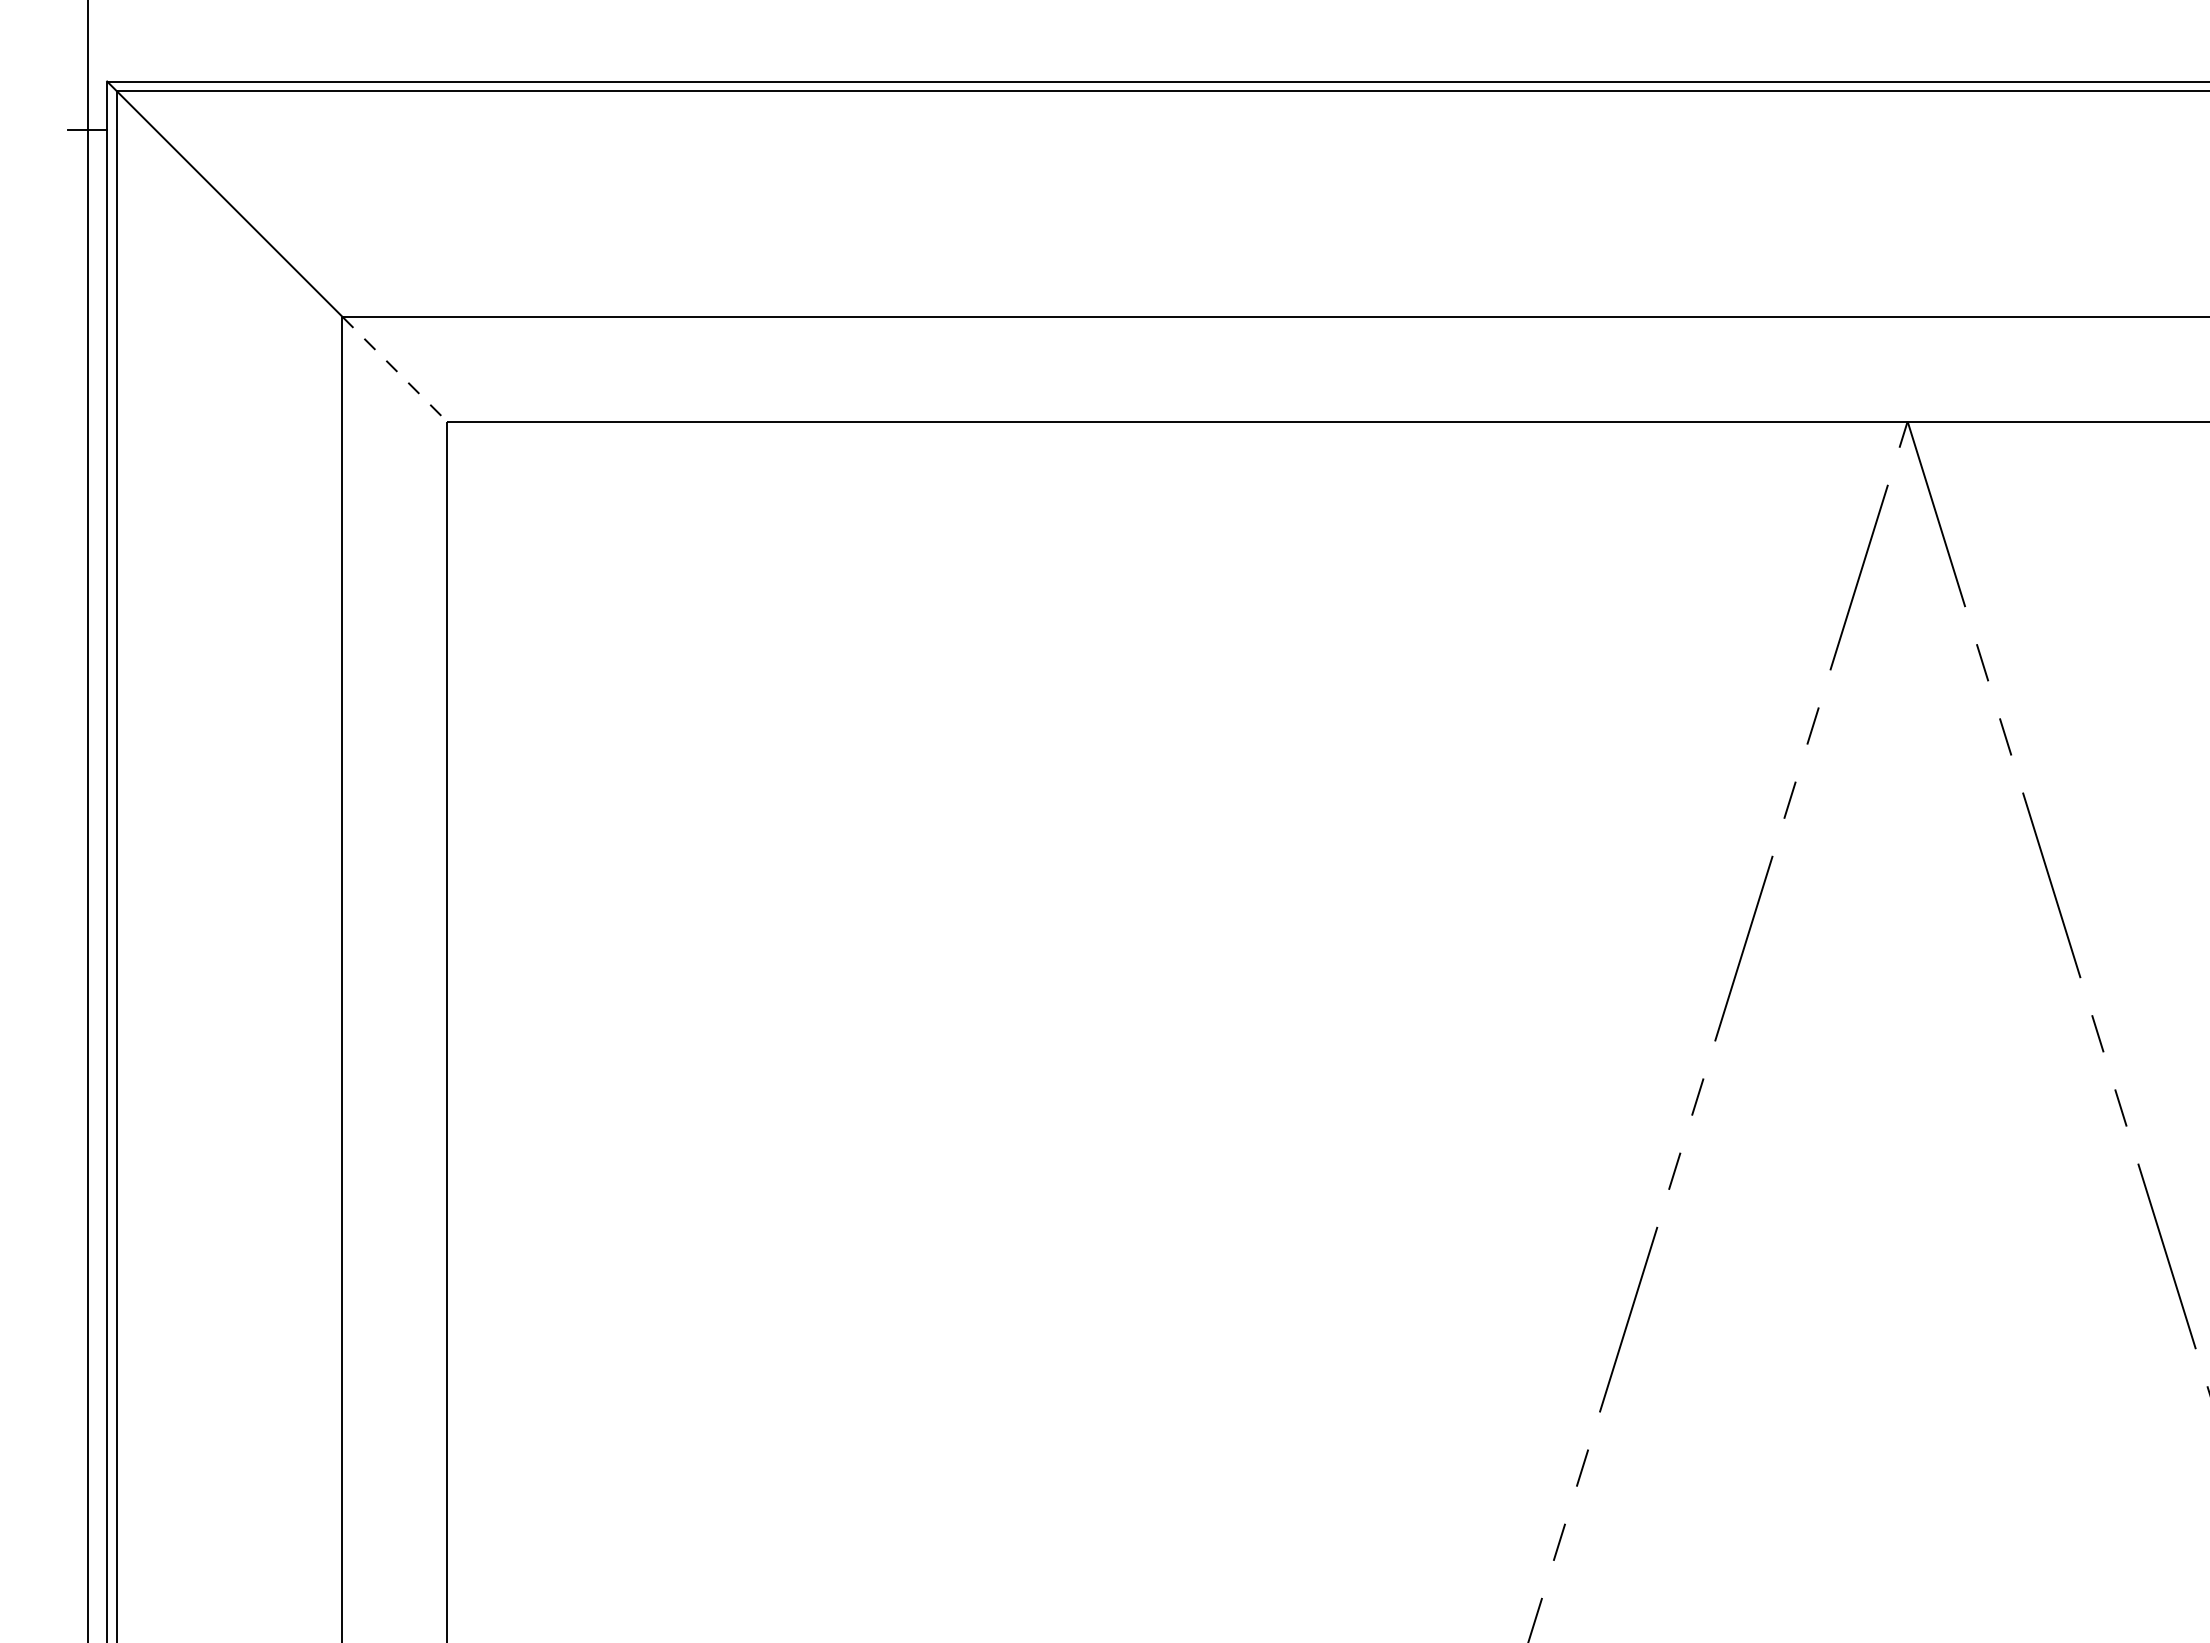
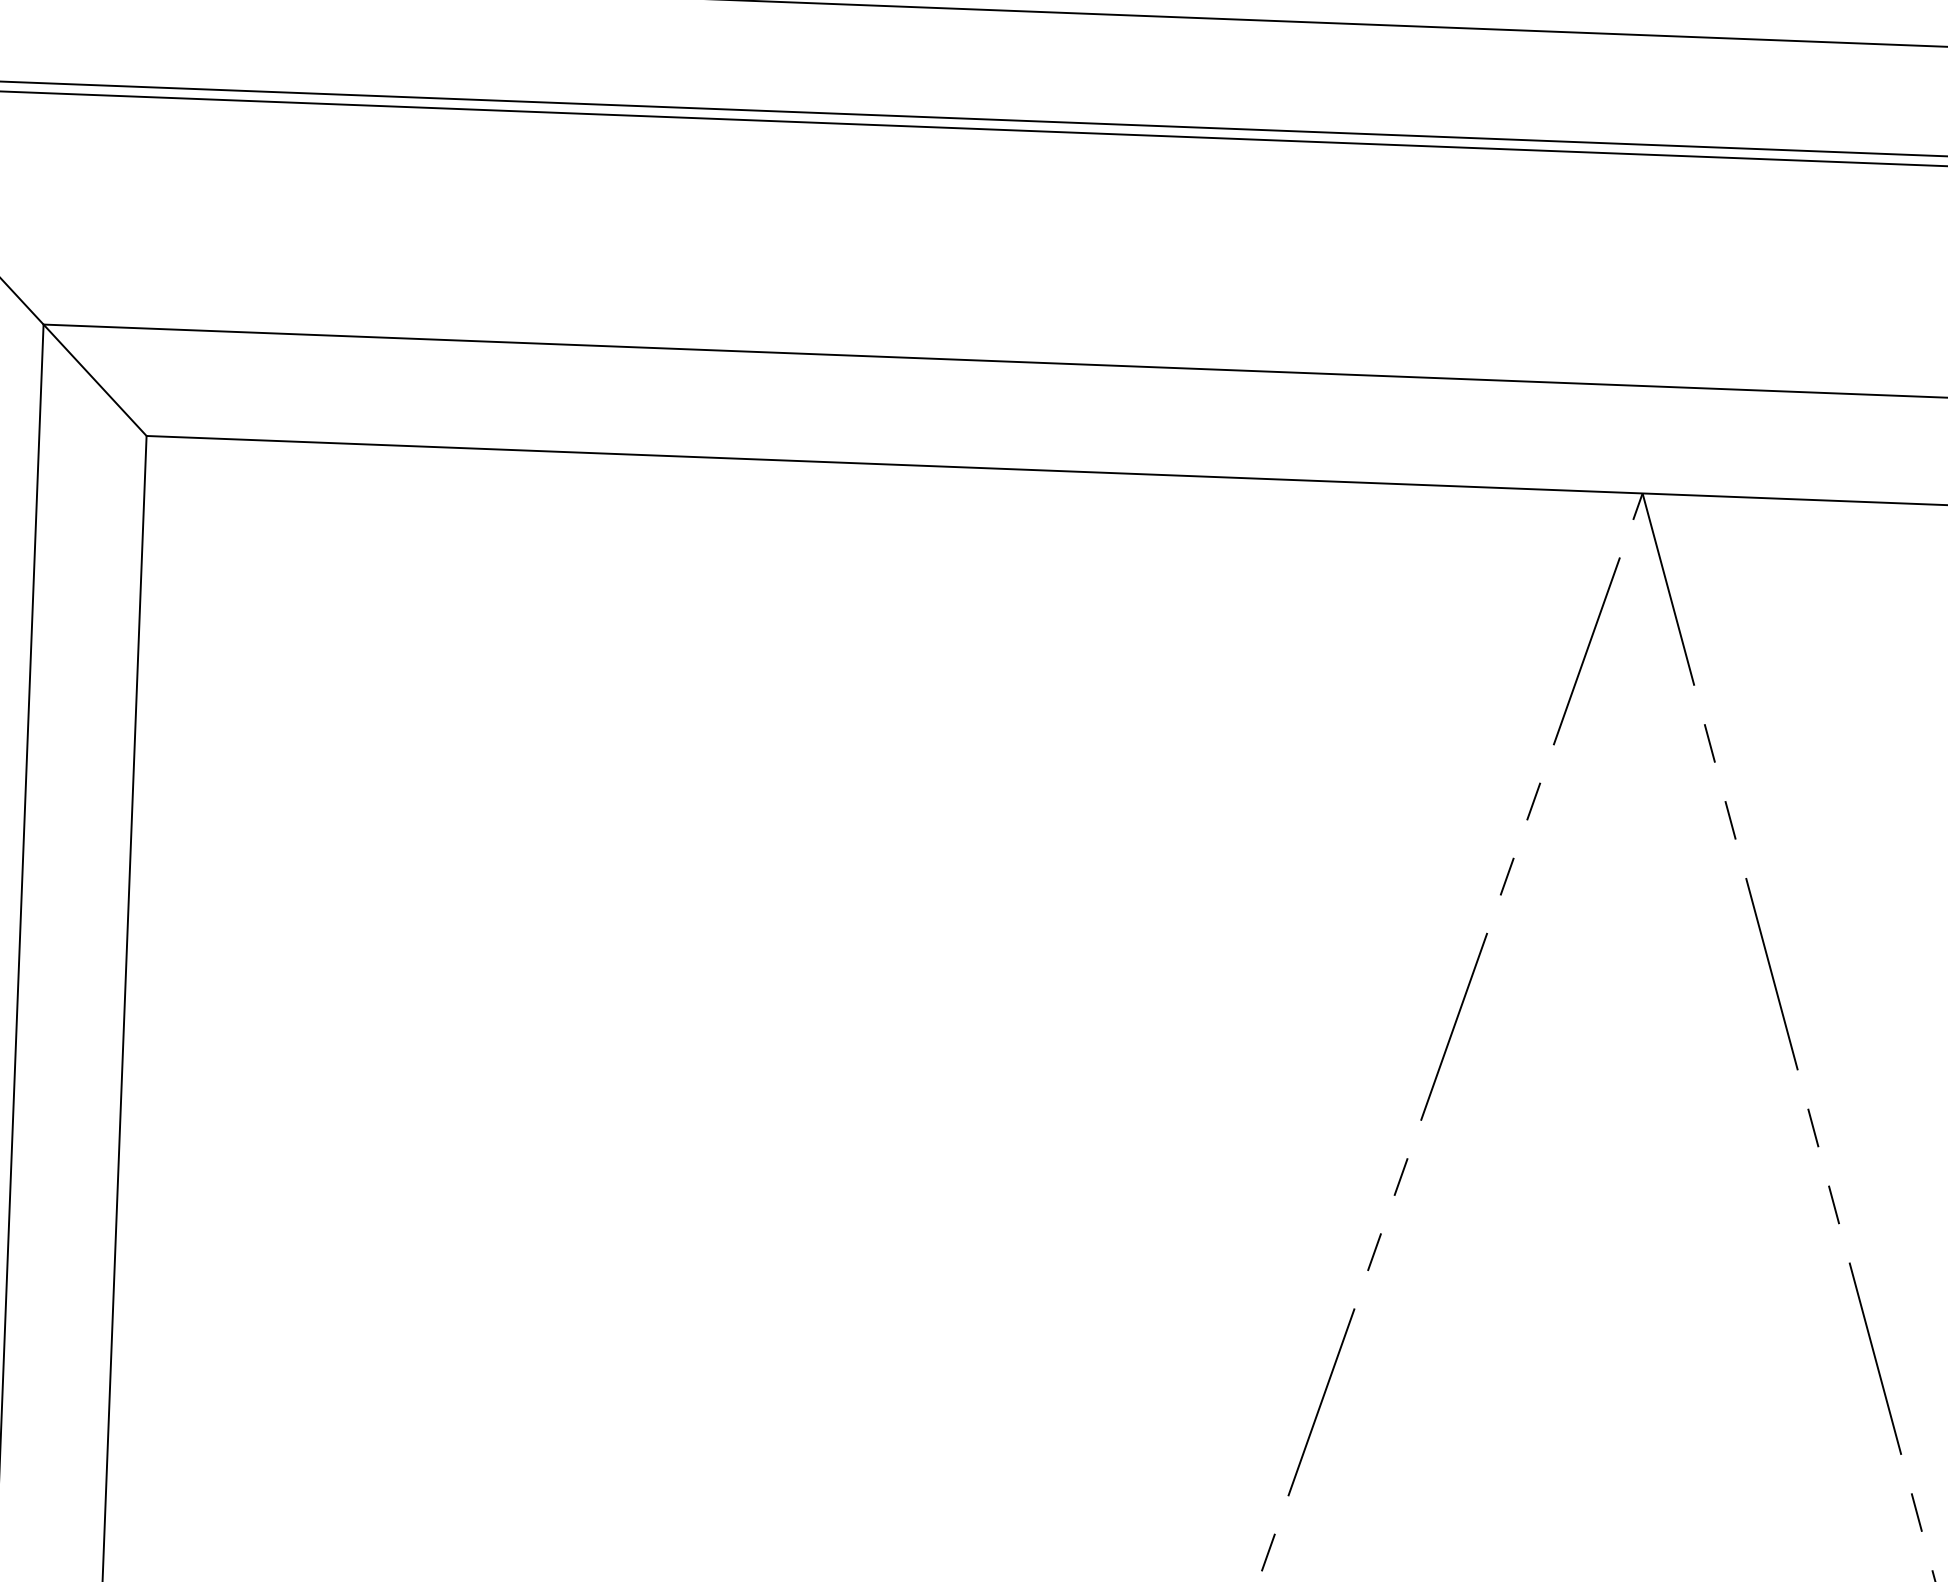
line: (395, 369) -> (95, 380), dashed -> solid

